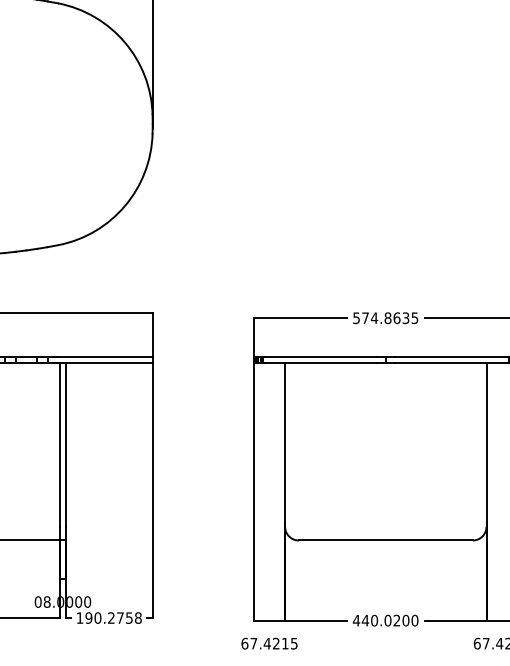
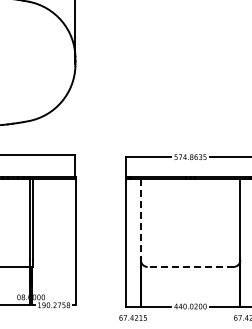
line: (284, 446) -> (140, 220), solid -> dashed
line: (385, 539) -> (190, 266), solid -> dashed

